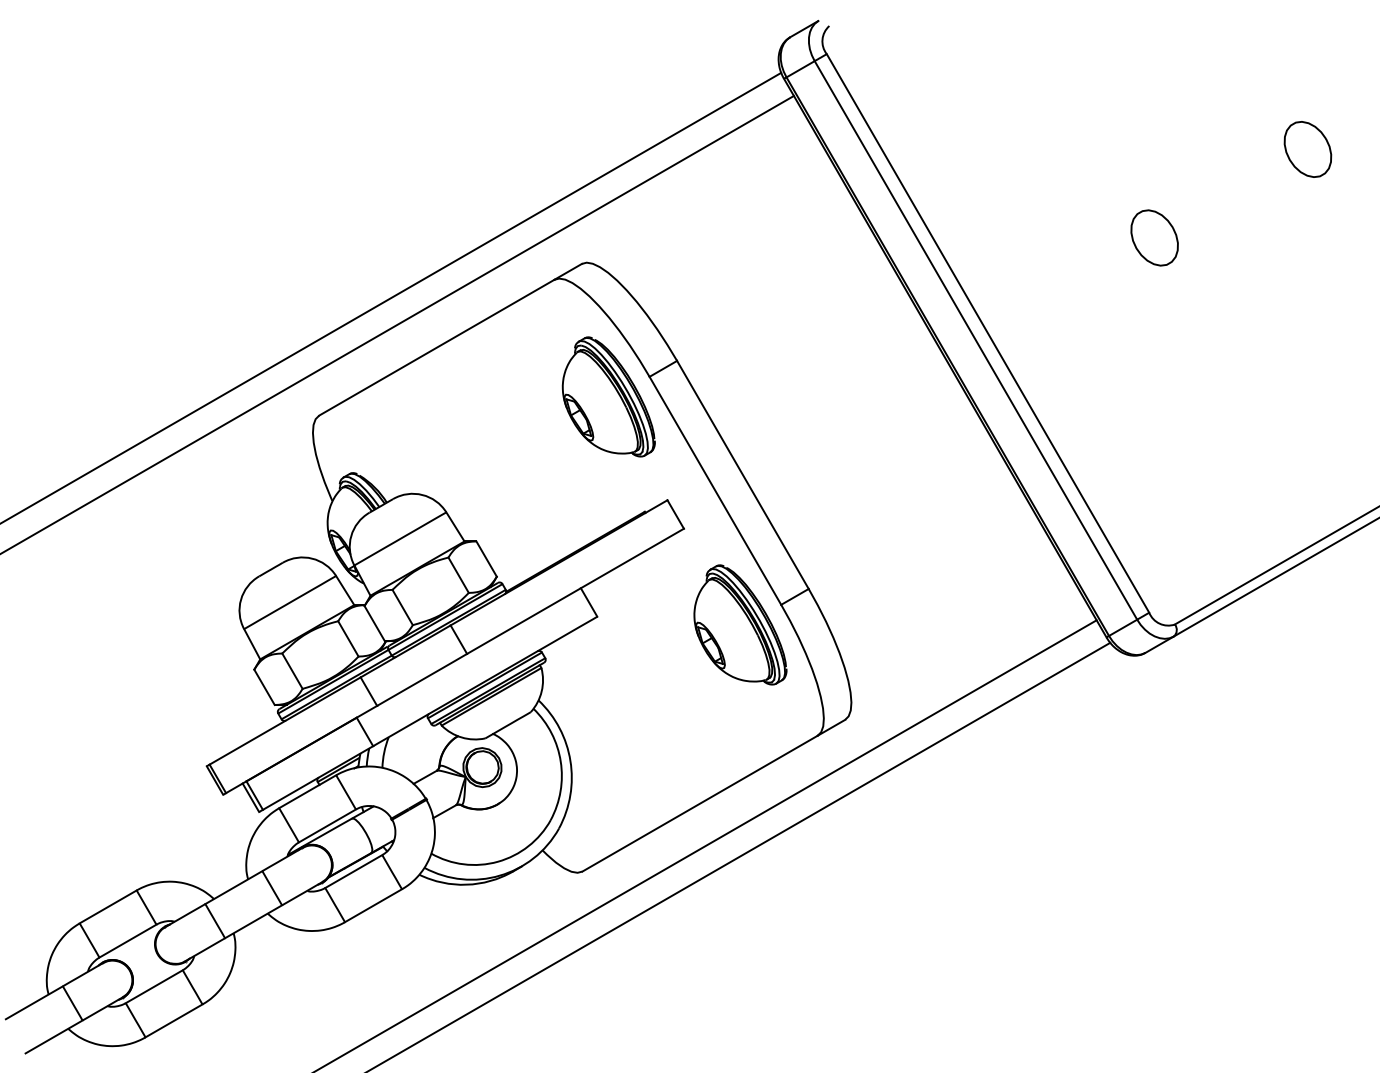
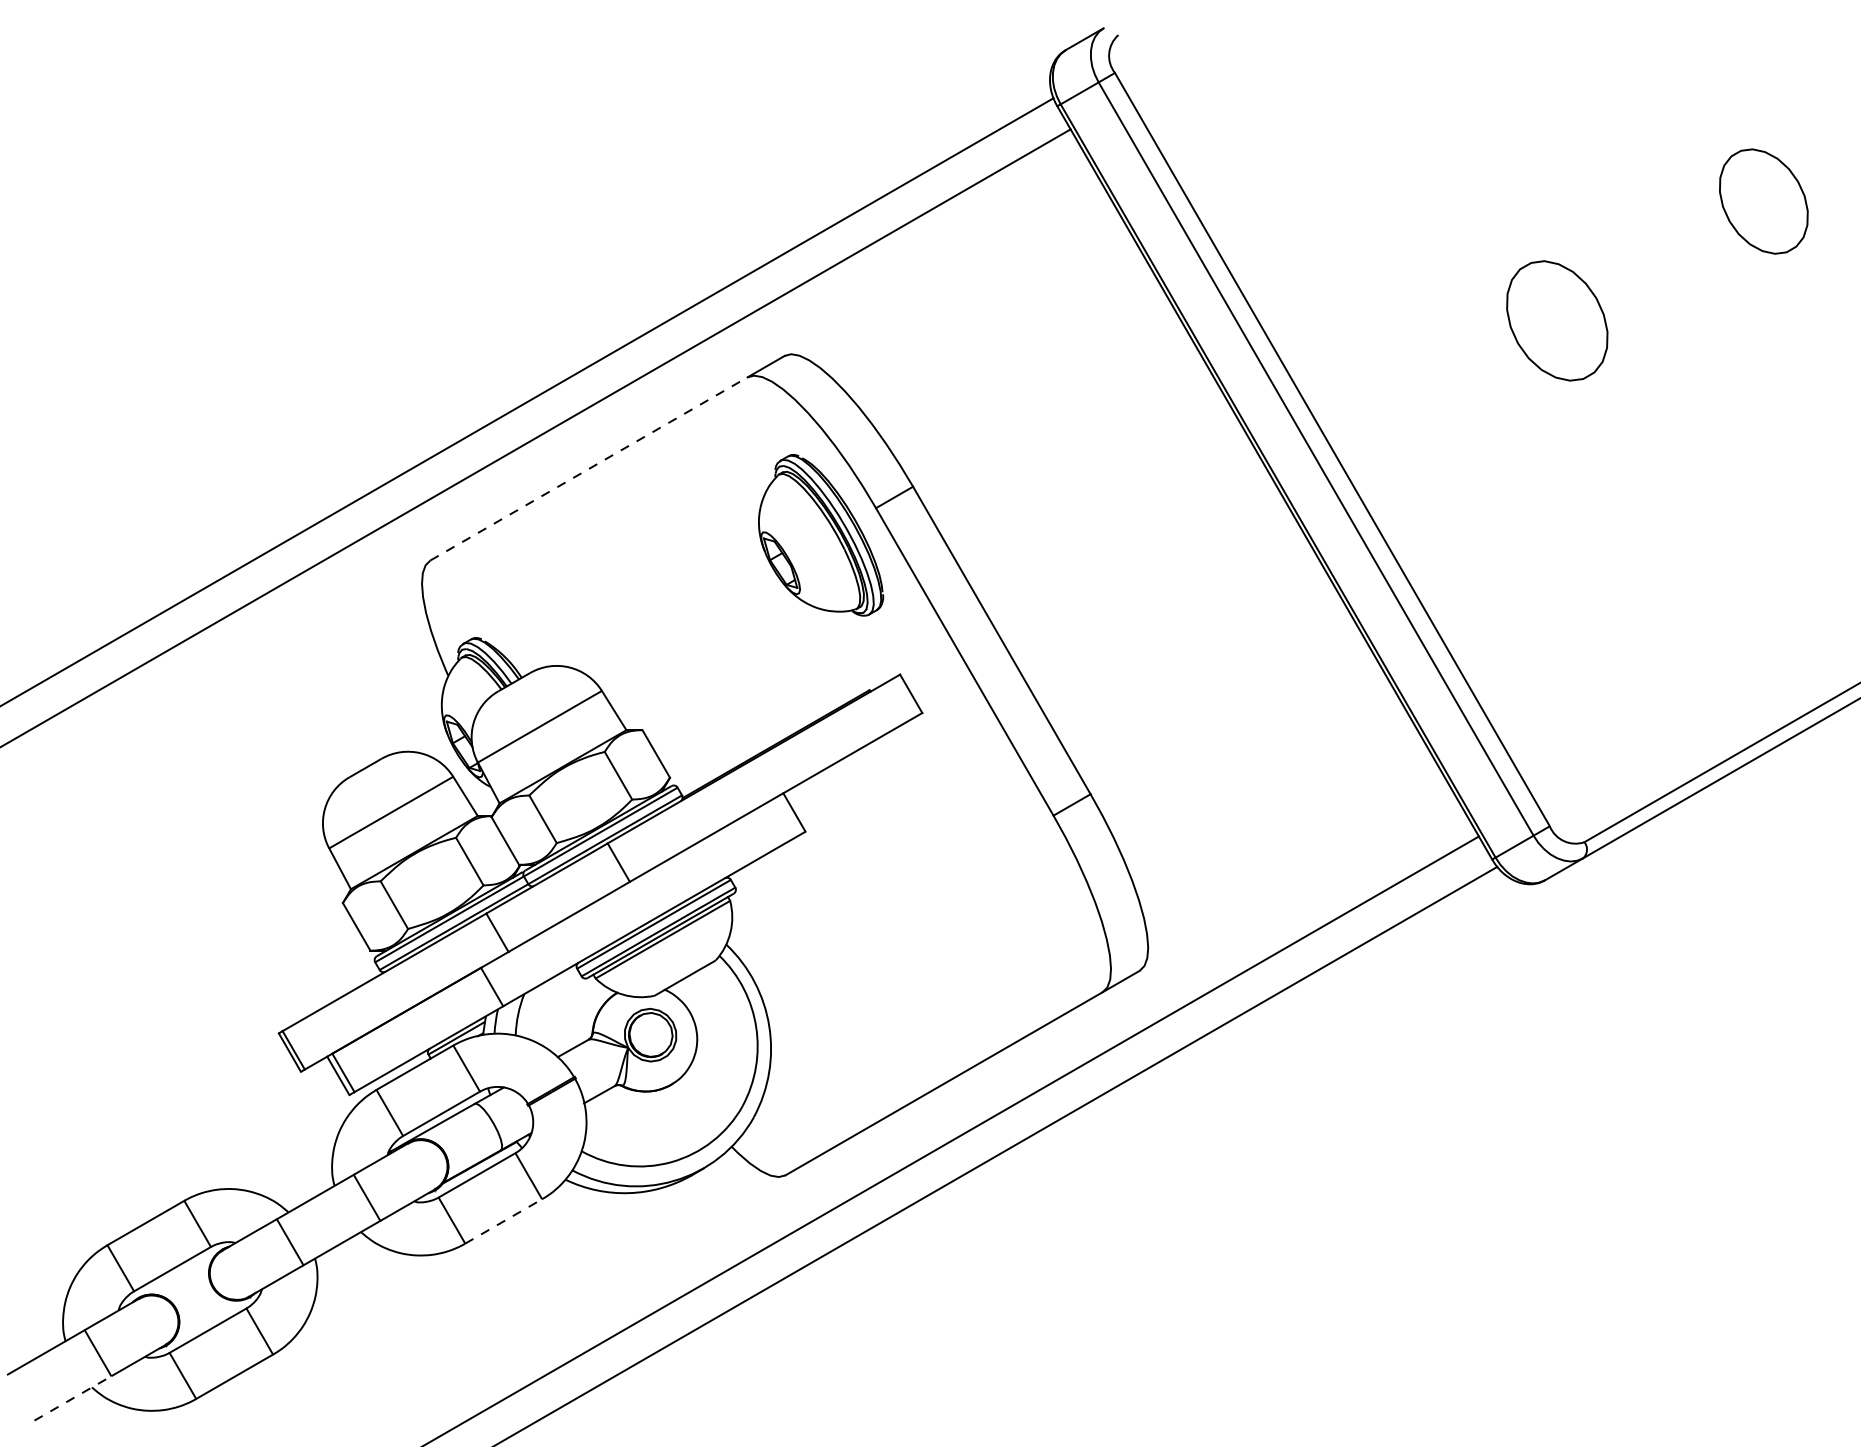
part: (1307, 149) -> (1763, 201), size x1.4
part: (1154, 237) -> (1556, 320), size x1.6
line: (436, 347) -> (588, 468), solid -> dashed
part: (740, 624) -> (998, 842), removed
line: (373, 905) -> (503, 1221), solid -> dashed
line: (54, 1036) -> (73, 1397), solid -> dashed

